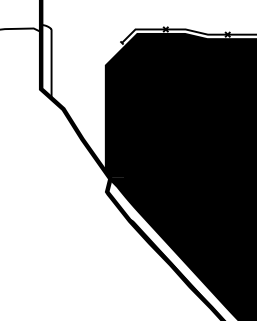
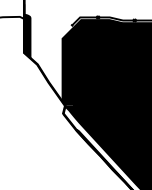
fill: (46, 61) -> (27, 36), added

